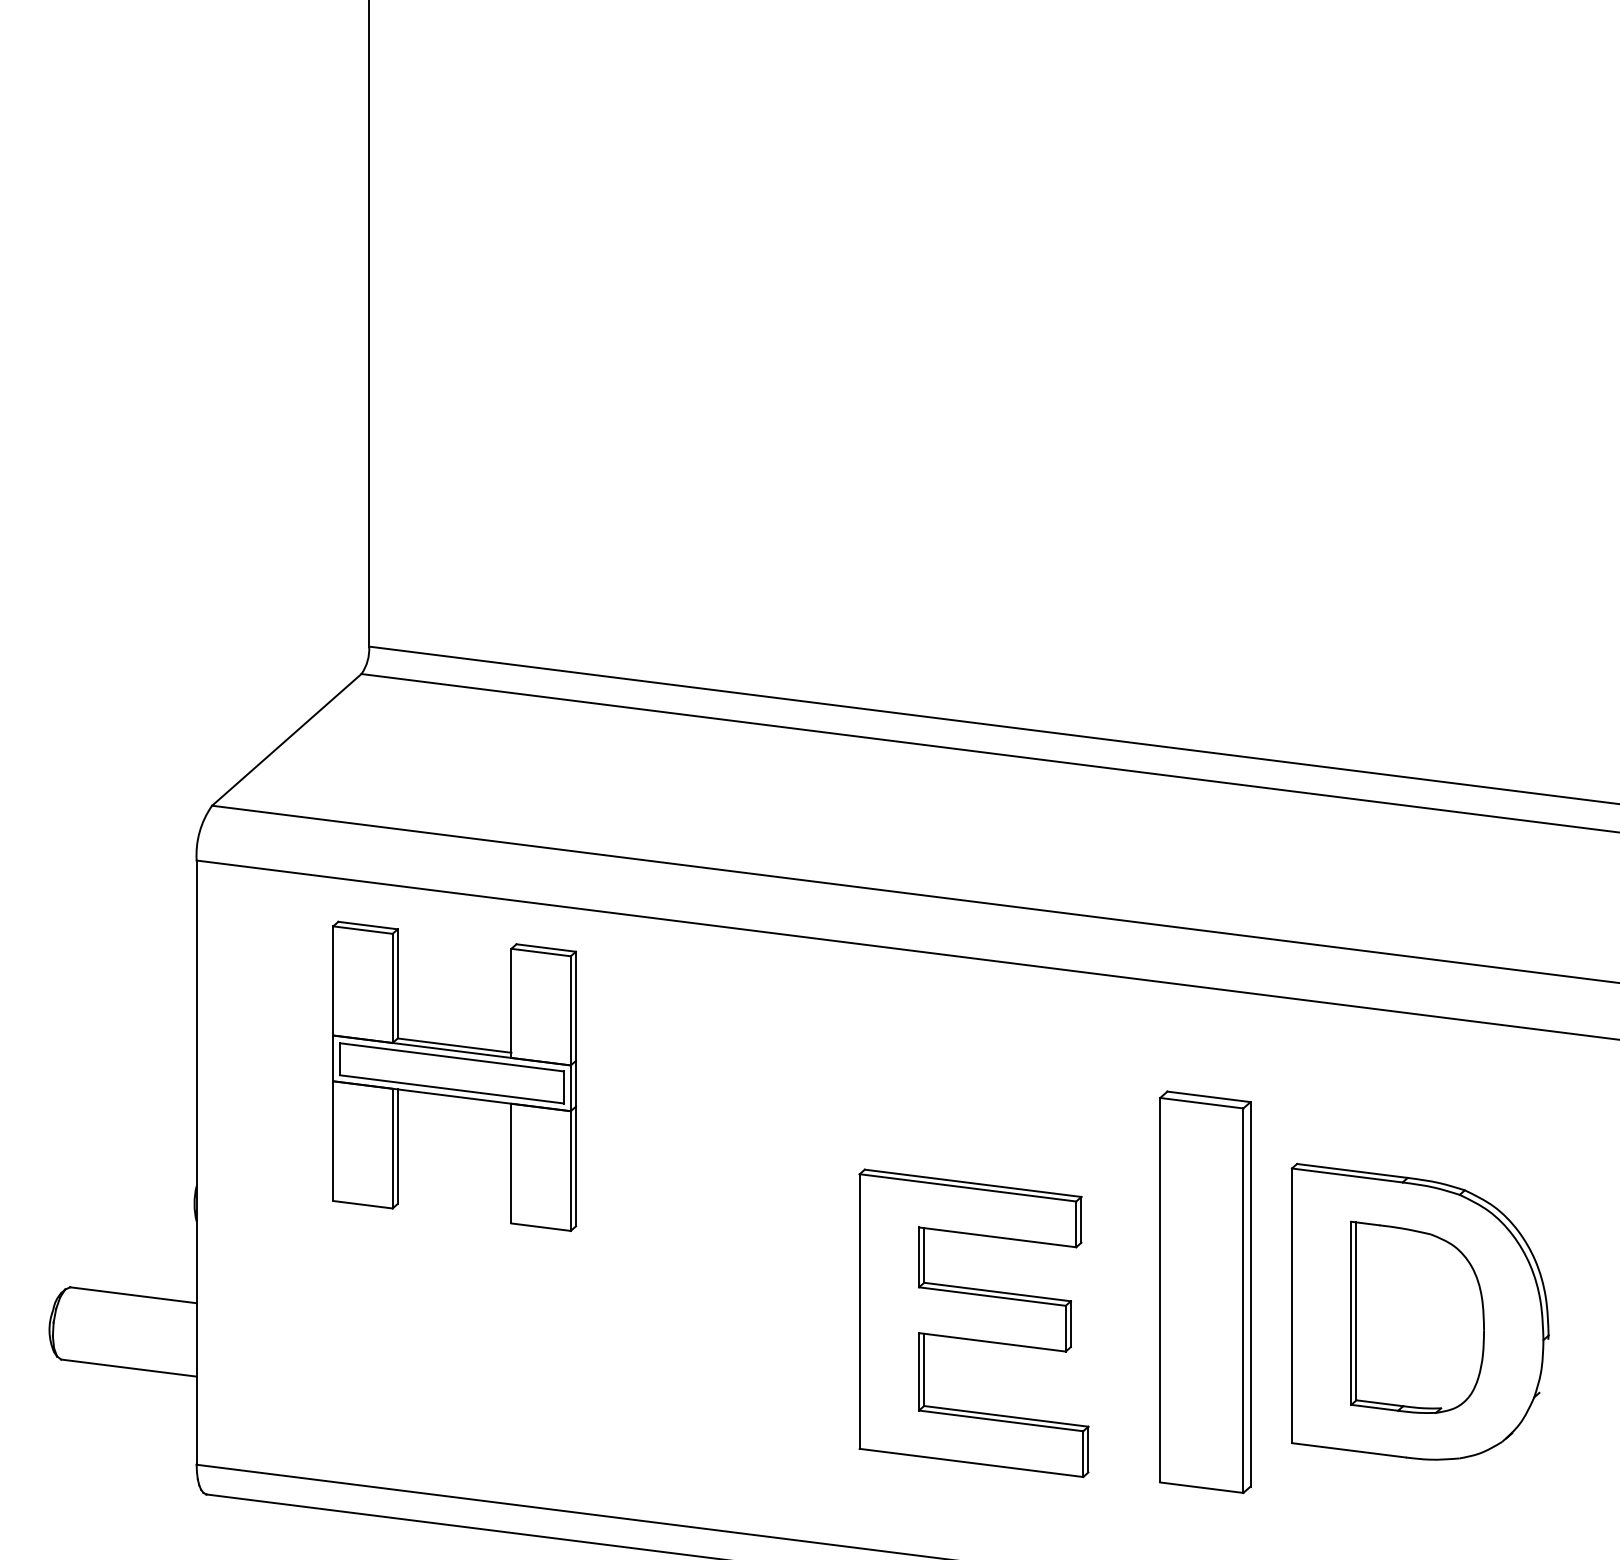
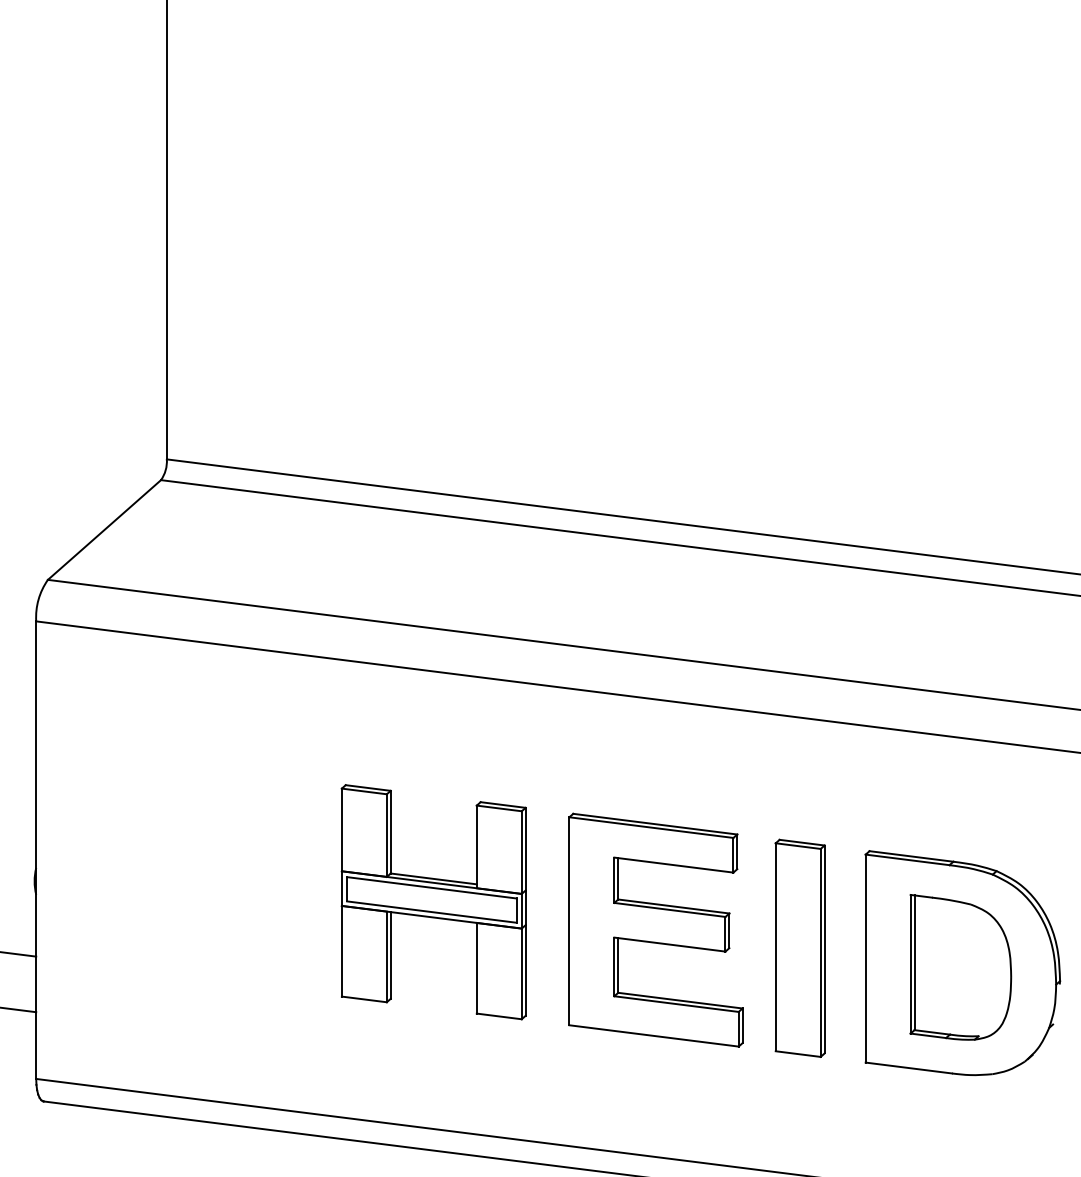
part: (454, 1075) -> (433, 901), moved
part: (1205, 1292) -> (800, 948), size x0.71
part: (973, 1323) -> (655, 930), moved

